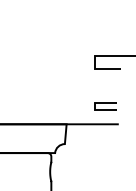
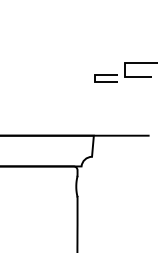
line: (105, 103) -> (105, 75), moved

